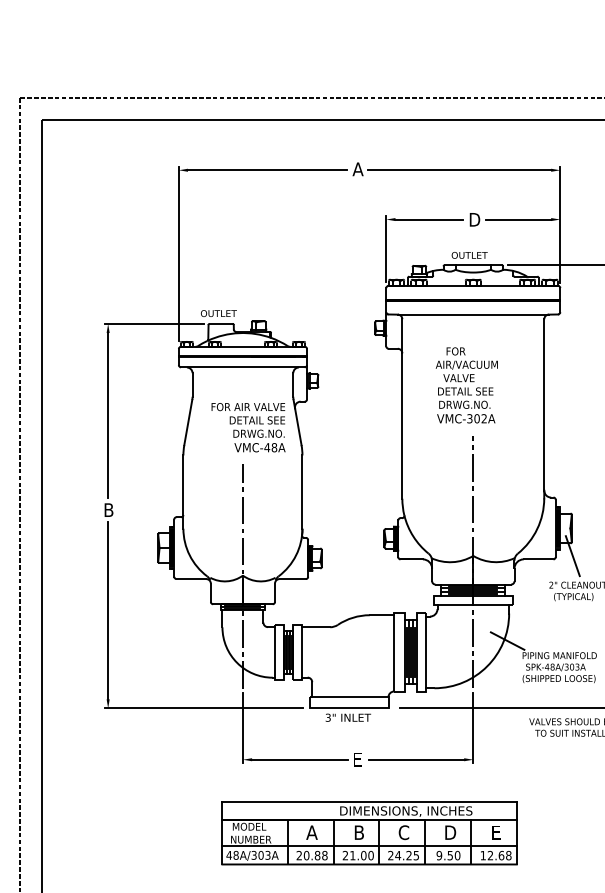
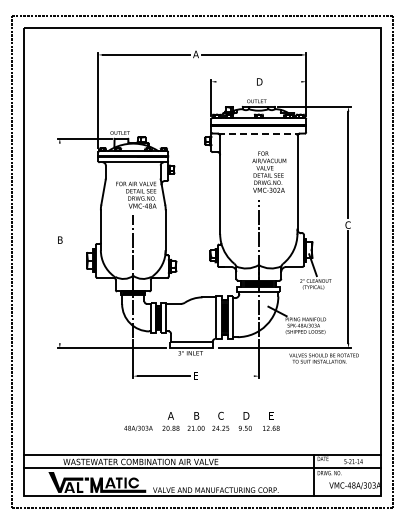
line: (428, 218) -> (234, 81), removed
line: (518, 218) -> (283, 81), removed
line: (474, 314) -> (259, 133), solid -> dashed
text: (467, 384) -> (269, 171), moved
line: (107, 415) -> (59, 188), removed
line: (107, 609) -> (59, 294), removed
line: (415, 760) -> (227, 376), removed
part: (369, 833) -> (202, 416), removed

